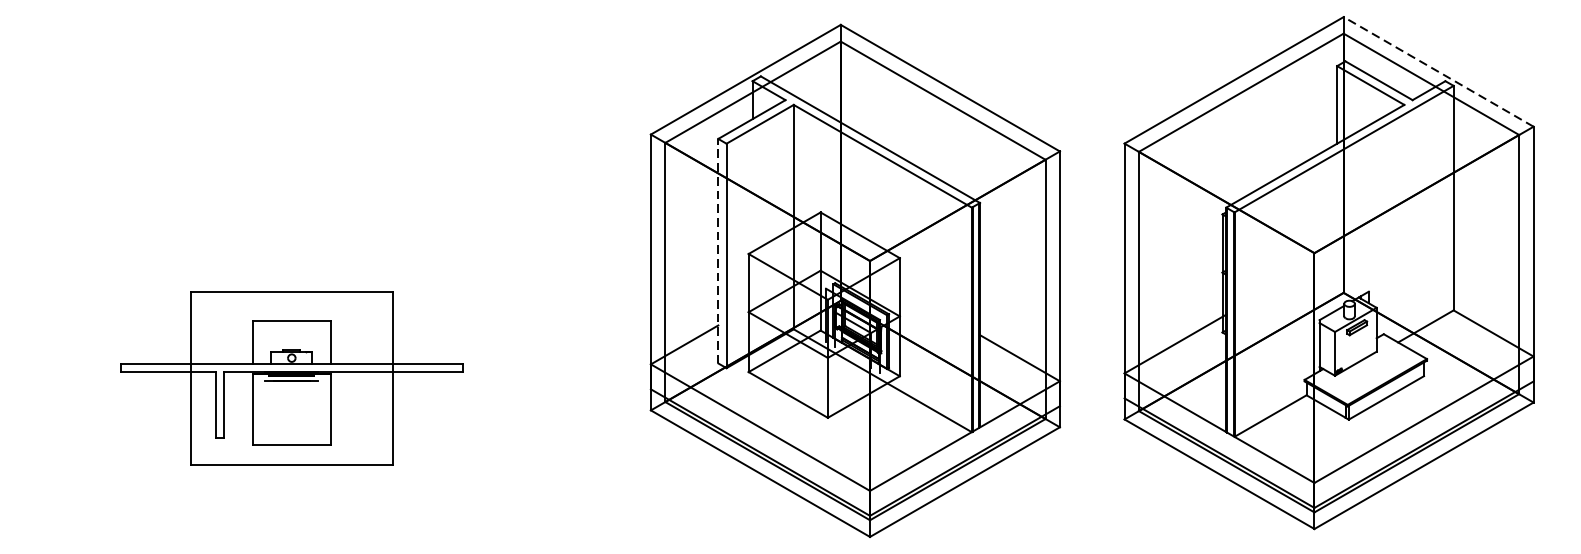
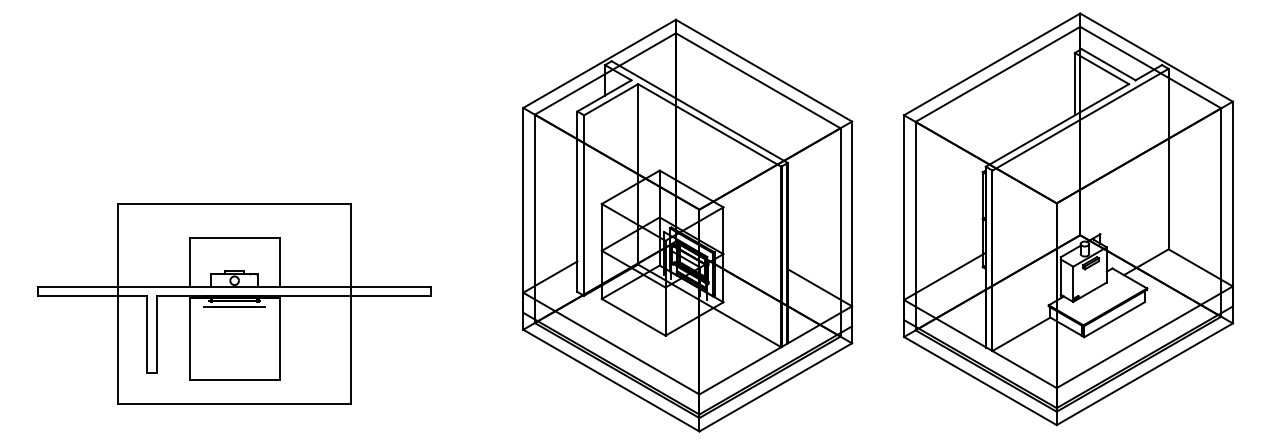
line: (1438, 71) -> (1156, 57), dashed -> solid
line: (718, 250) -> (577, 201), dashed -> solid
part: (291, 377) -> (234, 303), size x1.43

